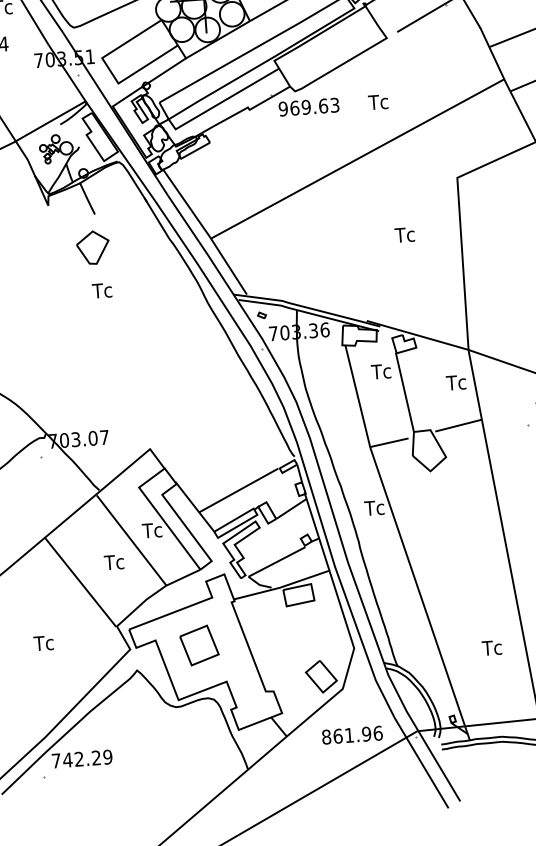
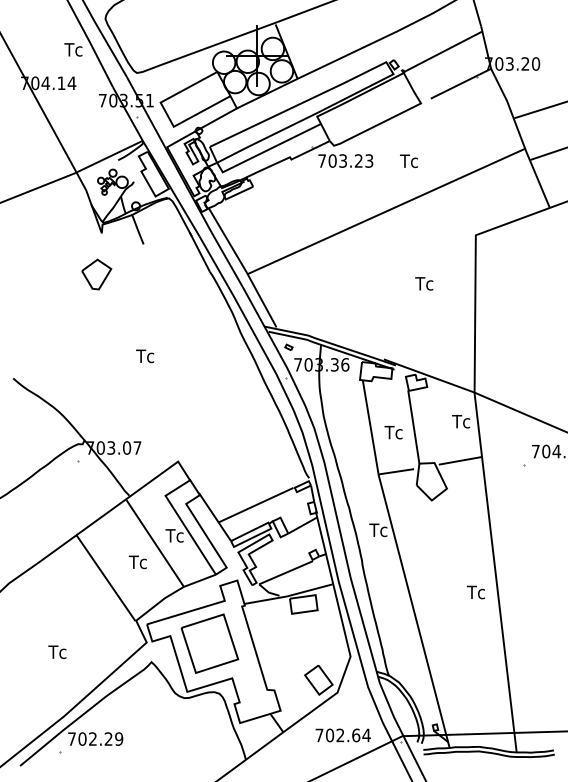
text: (303, 106) -> (340, 160), 969.63 -> 703.23
part: (92, 247) -> (96, 274), moved
text: (102, 290) -> (145, 356), moved
text: (381, 371) -> (393, 432), moved
text: (43, 642) -> (57, 651), moved
part: (198, 645) -> (209, 643), size x1.67
text: (491, 648) -> (475, 592), moved
text: (351, 735) -> (342, 735), 861.96 -> 702.64
text: (67, 759) -> (82, 738), 742.29 -> 702.29

